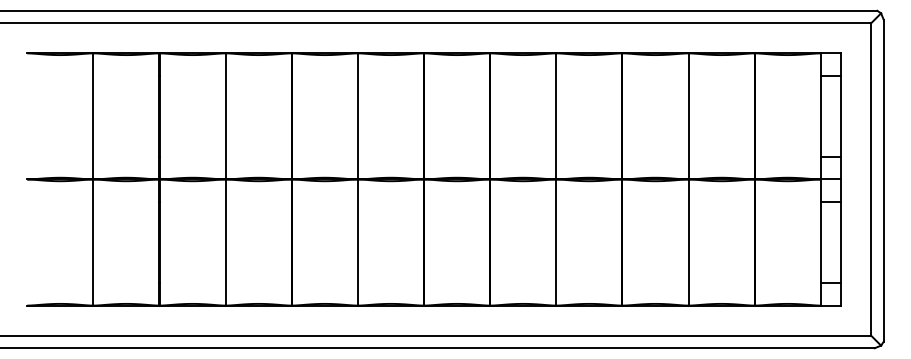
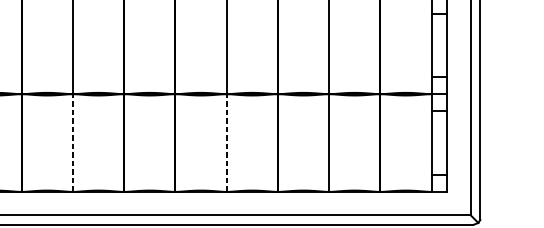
line: (357, 242) -> (72, 143), solid -> dashed
line: (556, 242) -> (226, 143), solid -> dashed

